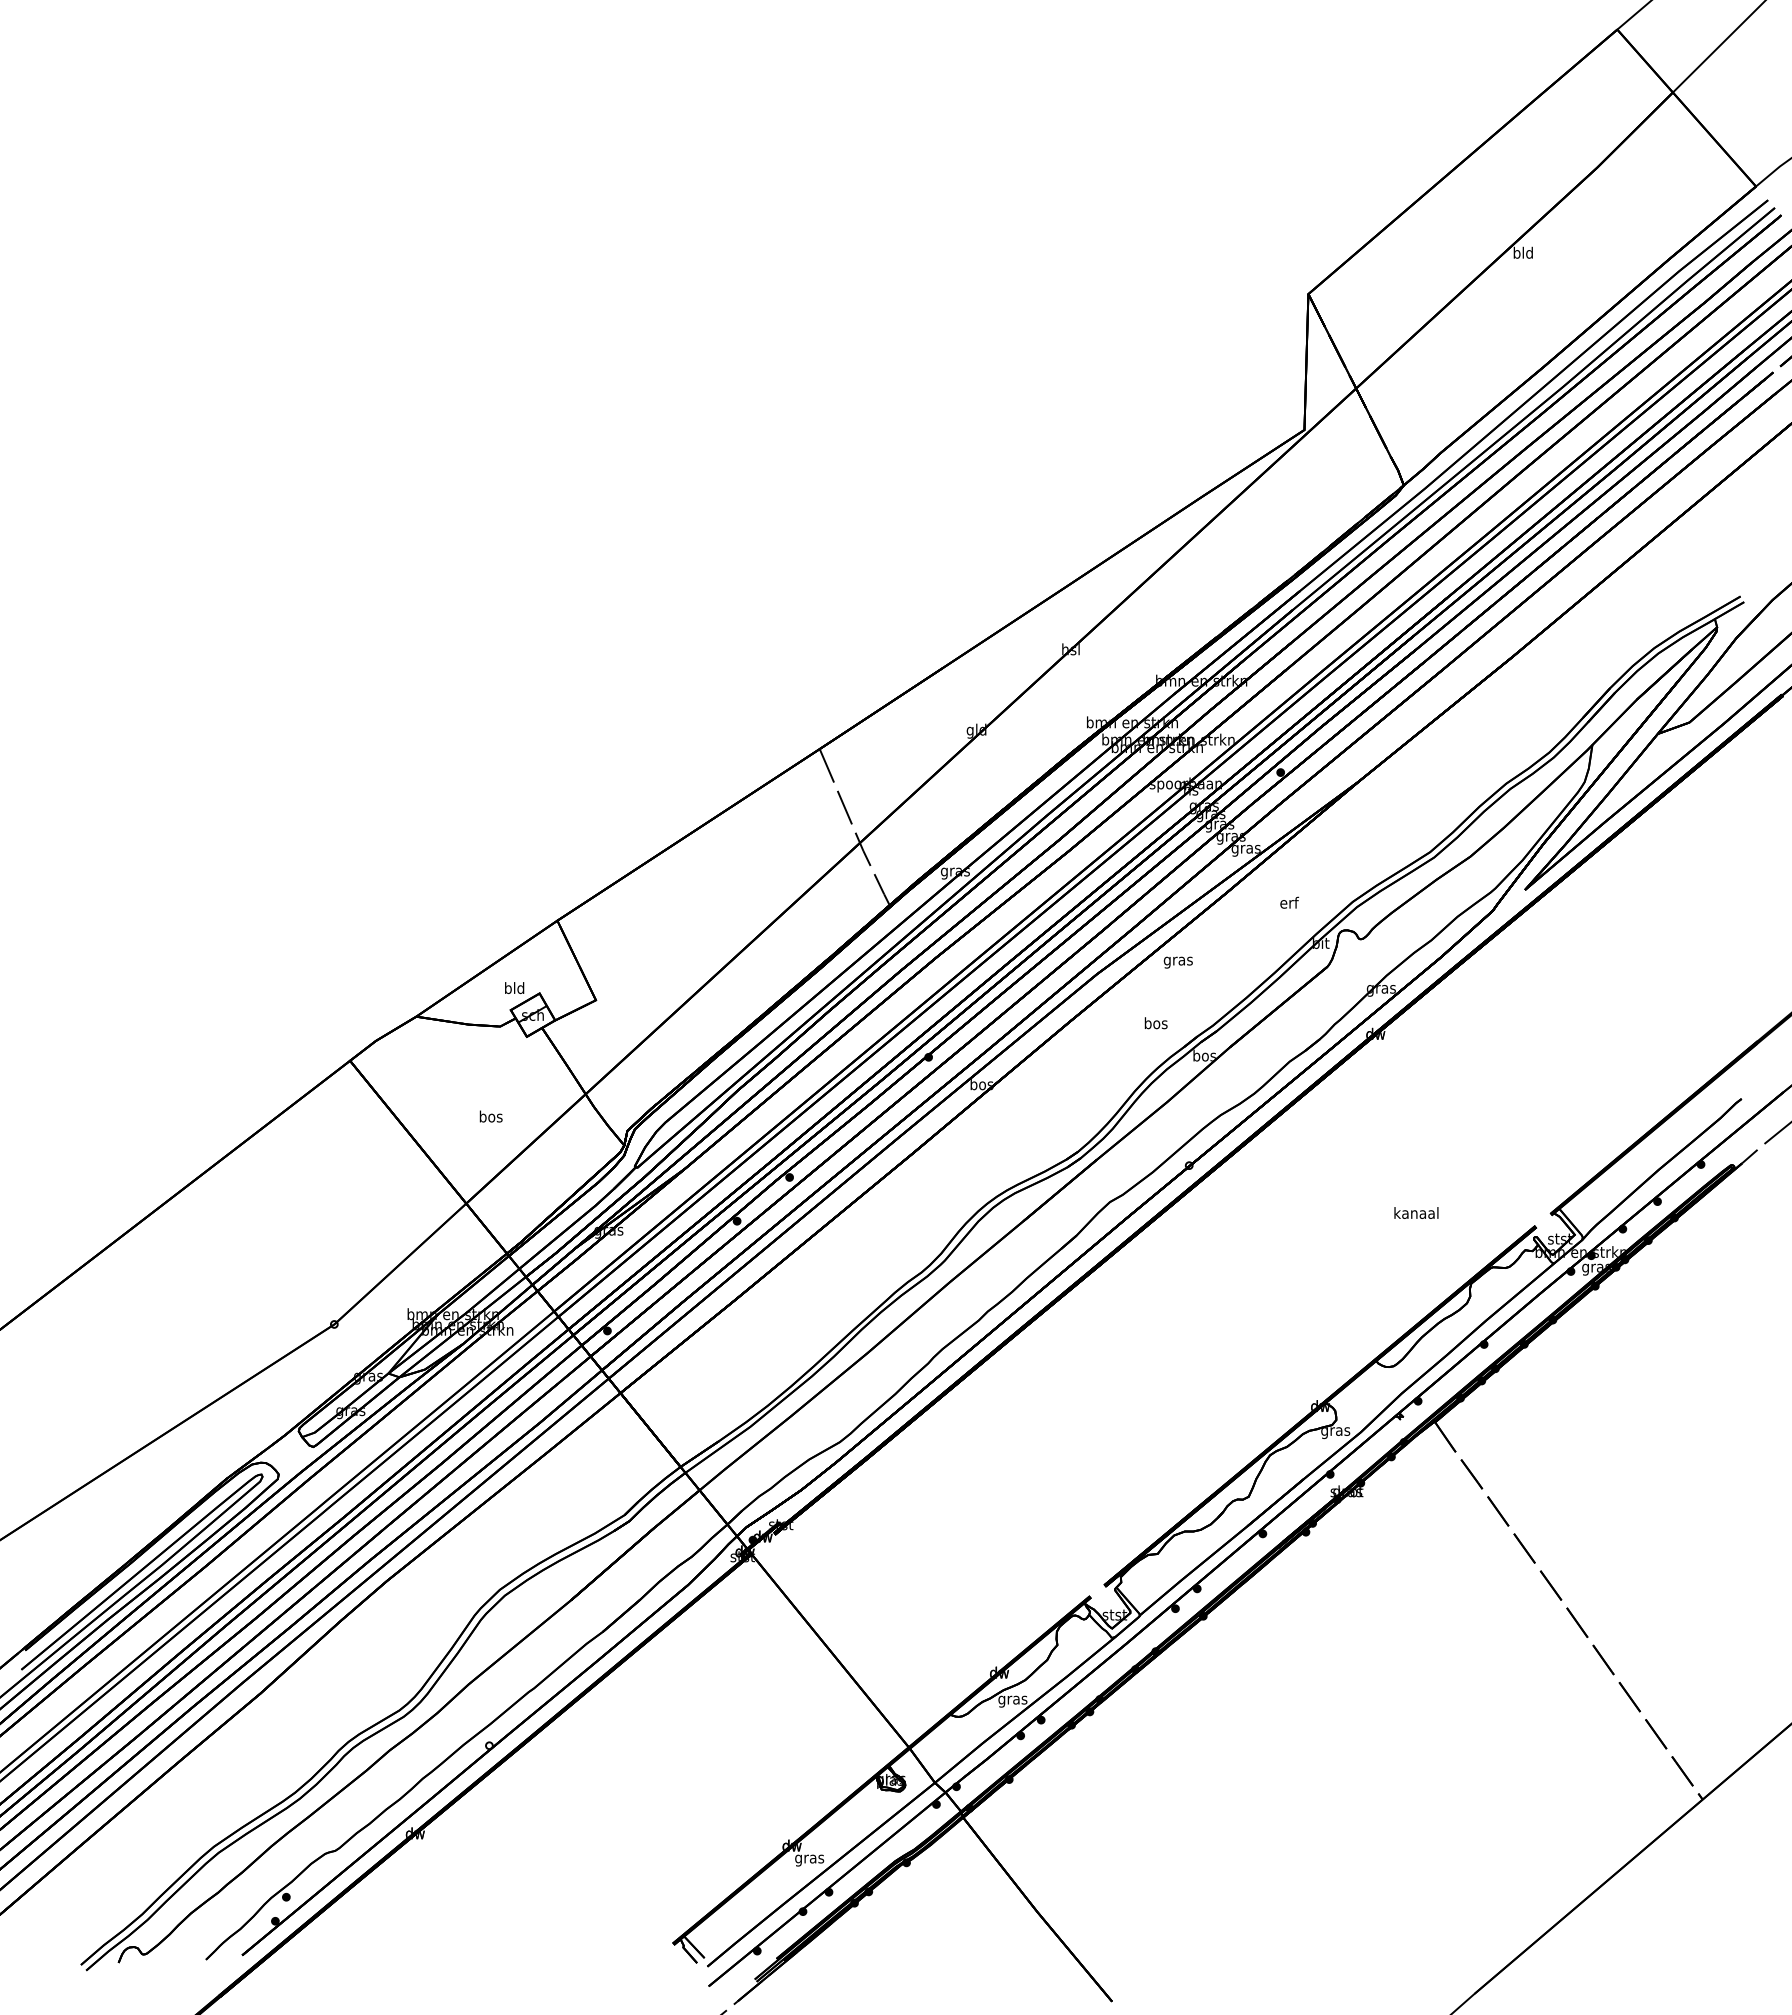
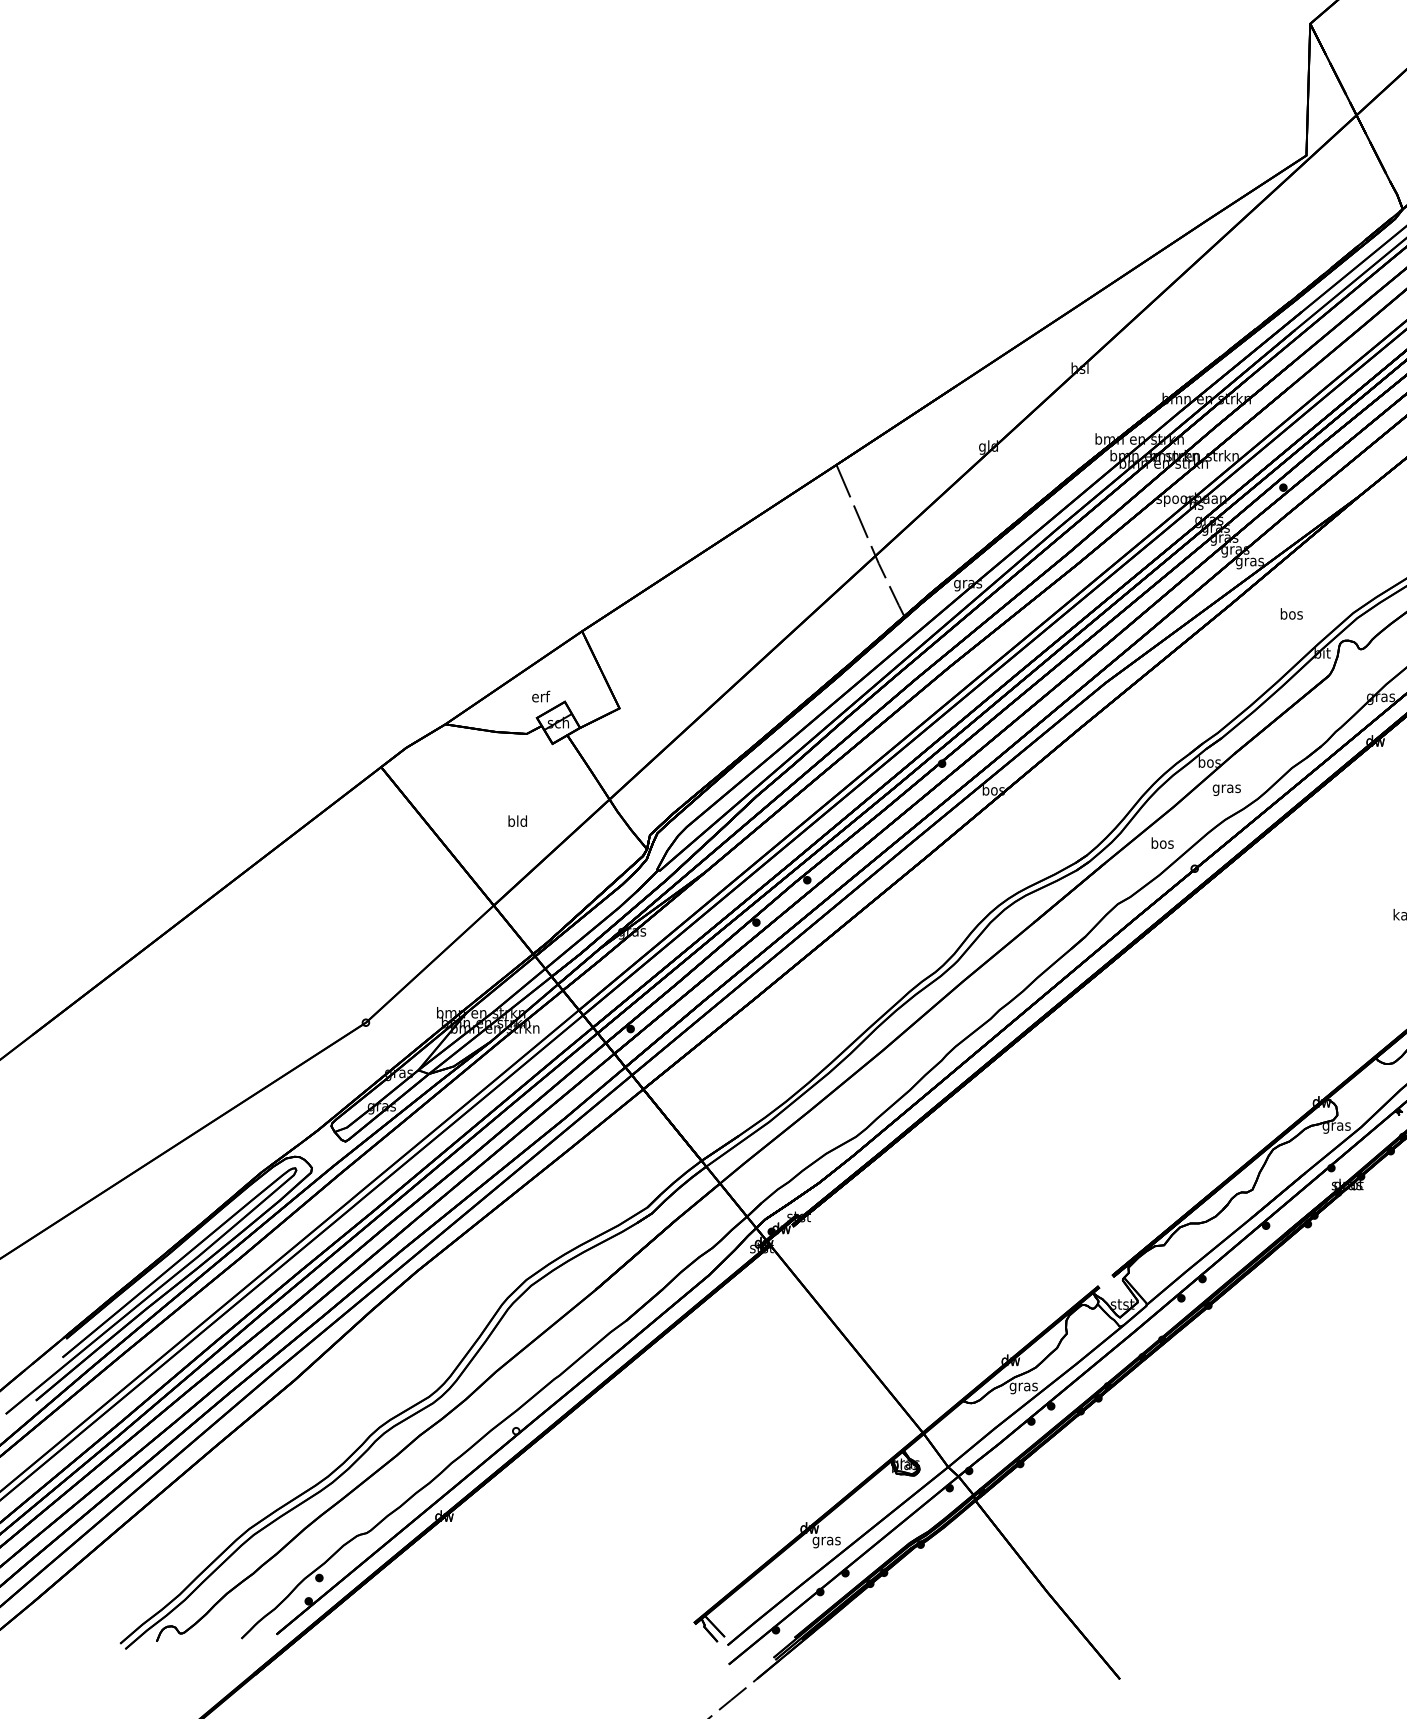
text: (1289, 902) -> (1291, 613), erf -> bos
text: (1177, 962) -> (1226, 790), moved
text: (514, 988) -> (540, 697), bld -> erf
text: (1155, 1023) -> (1162, 843), moved
text: (490, 1116) -> (517, 821), bos -> bld

